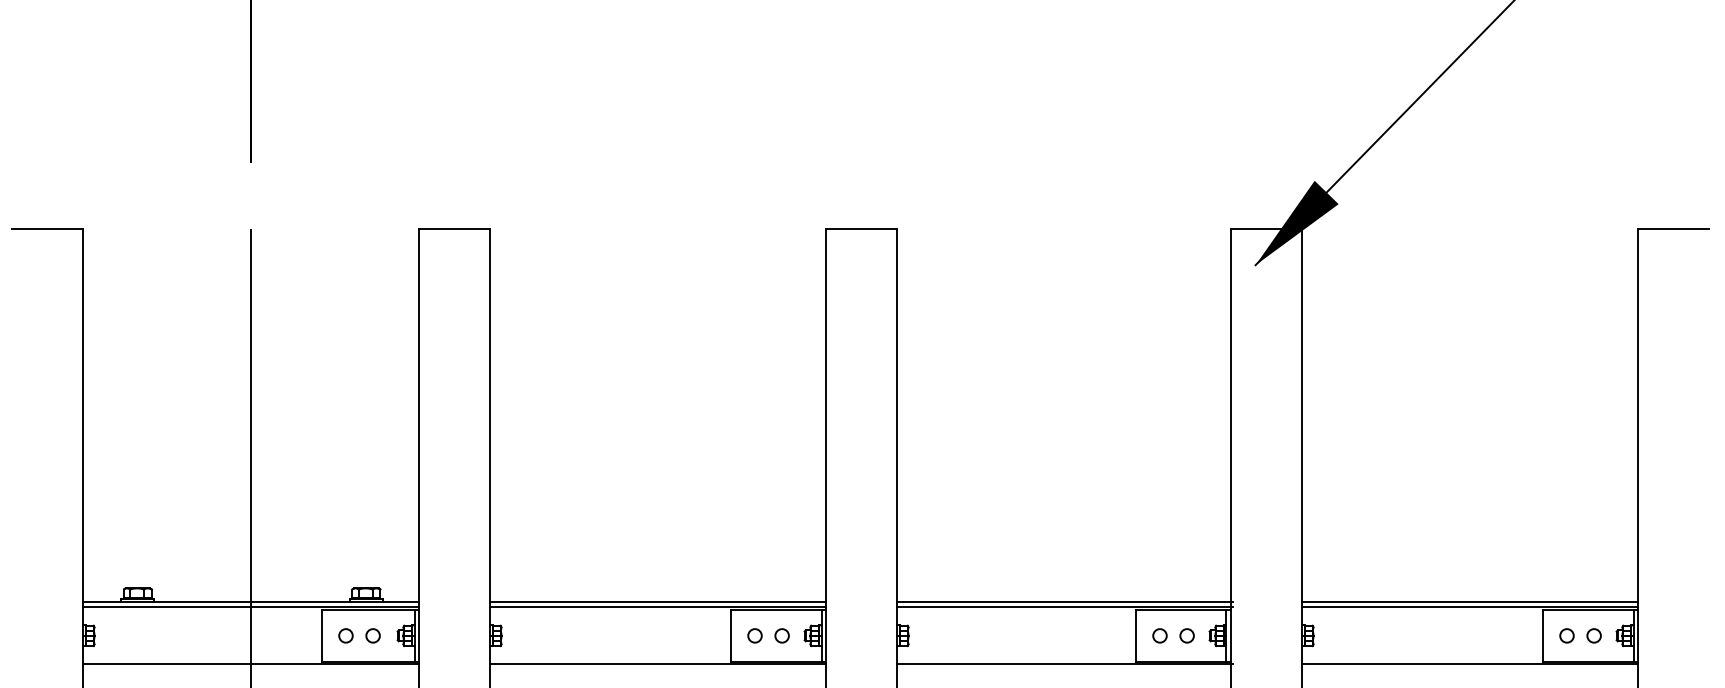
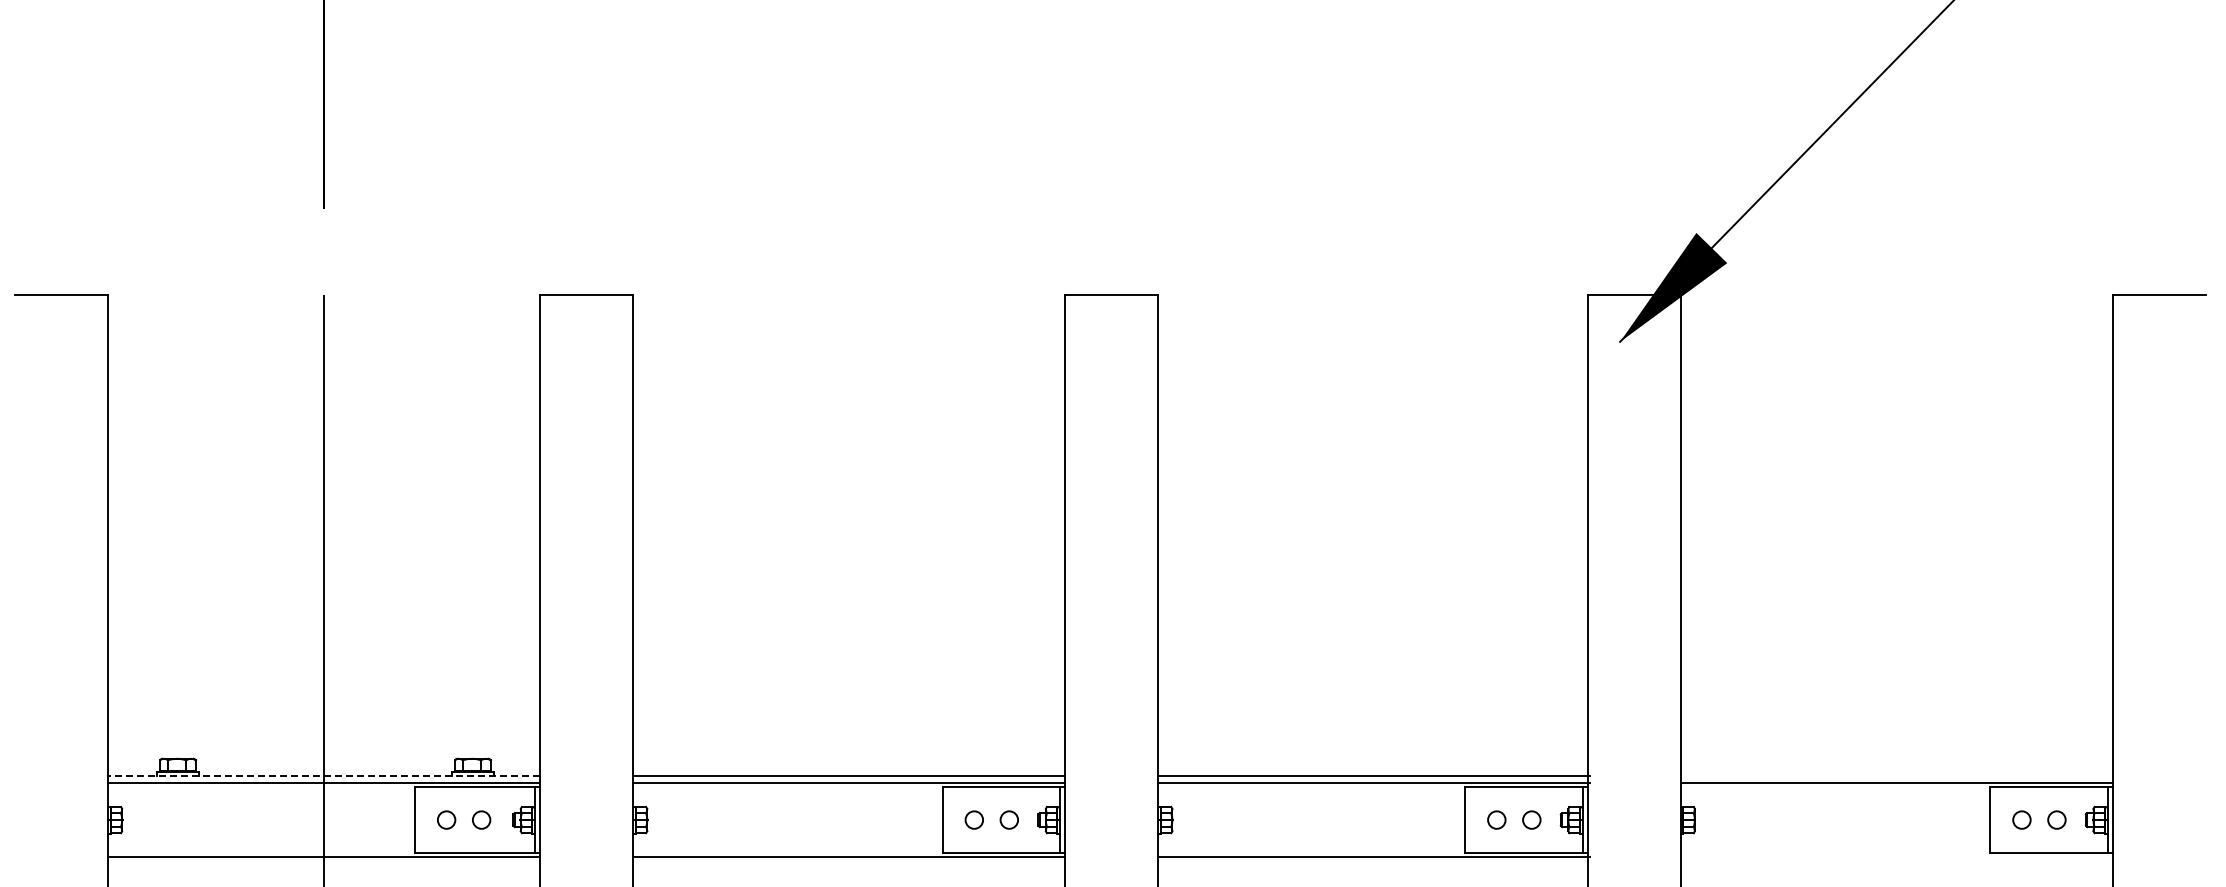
line: (250, 602) -> (323, 776), solid -> dashed
line: (1469, 602) -> (1896, 776), removed
line: (1469, 664) -> (1896, 856), removed

